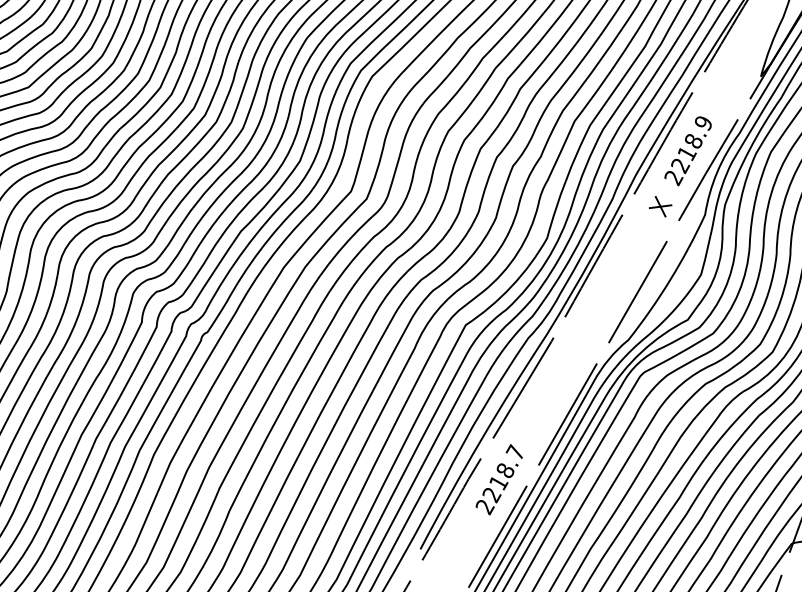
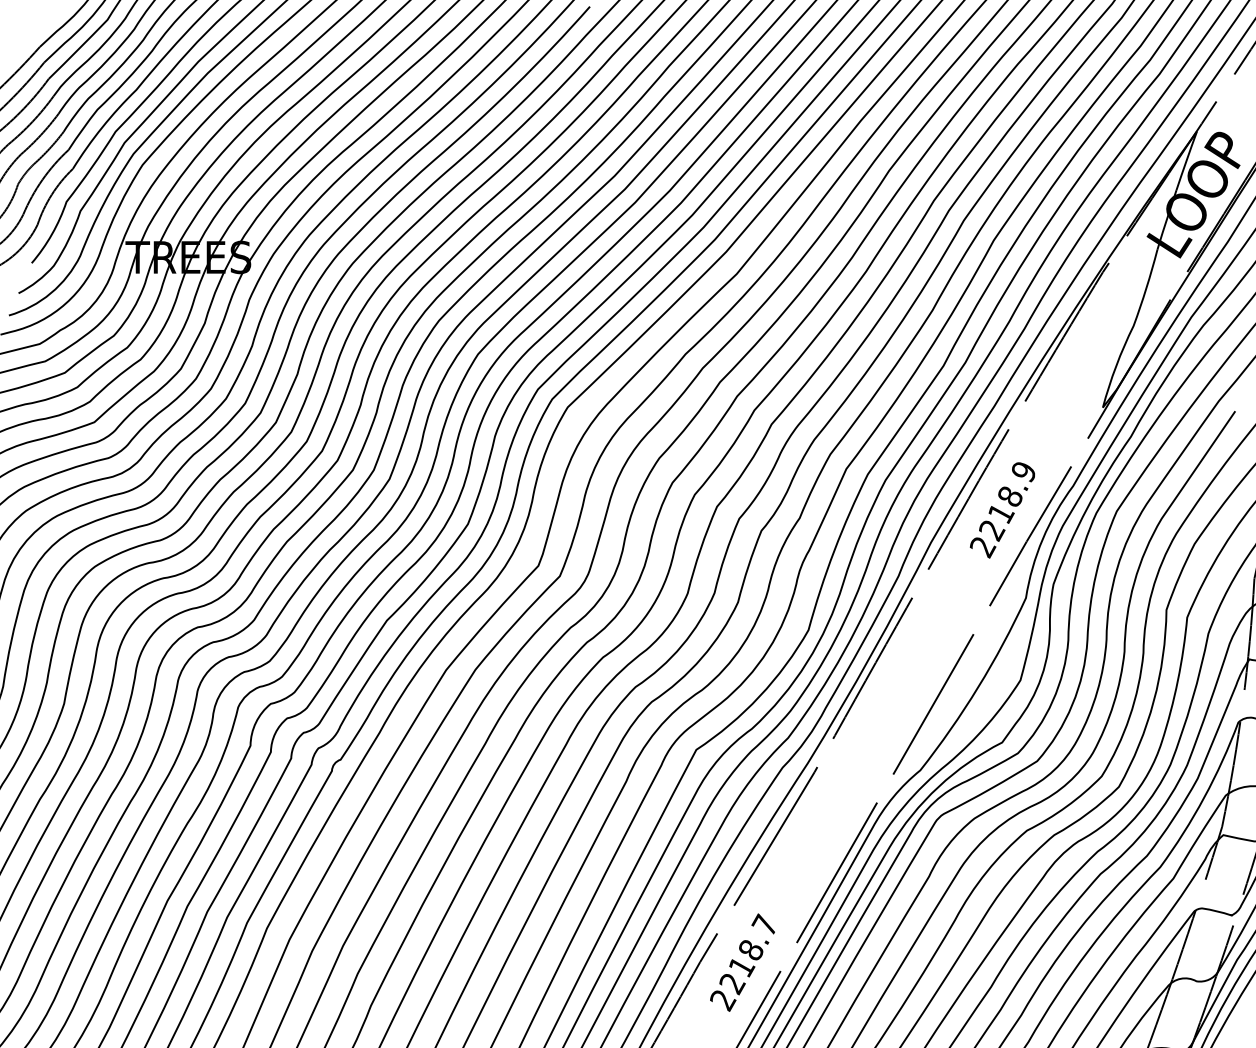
part: (660, 206) -> (964, 586), removed

